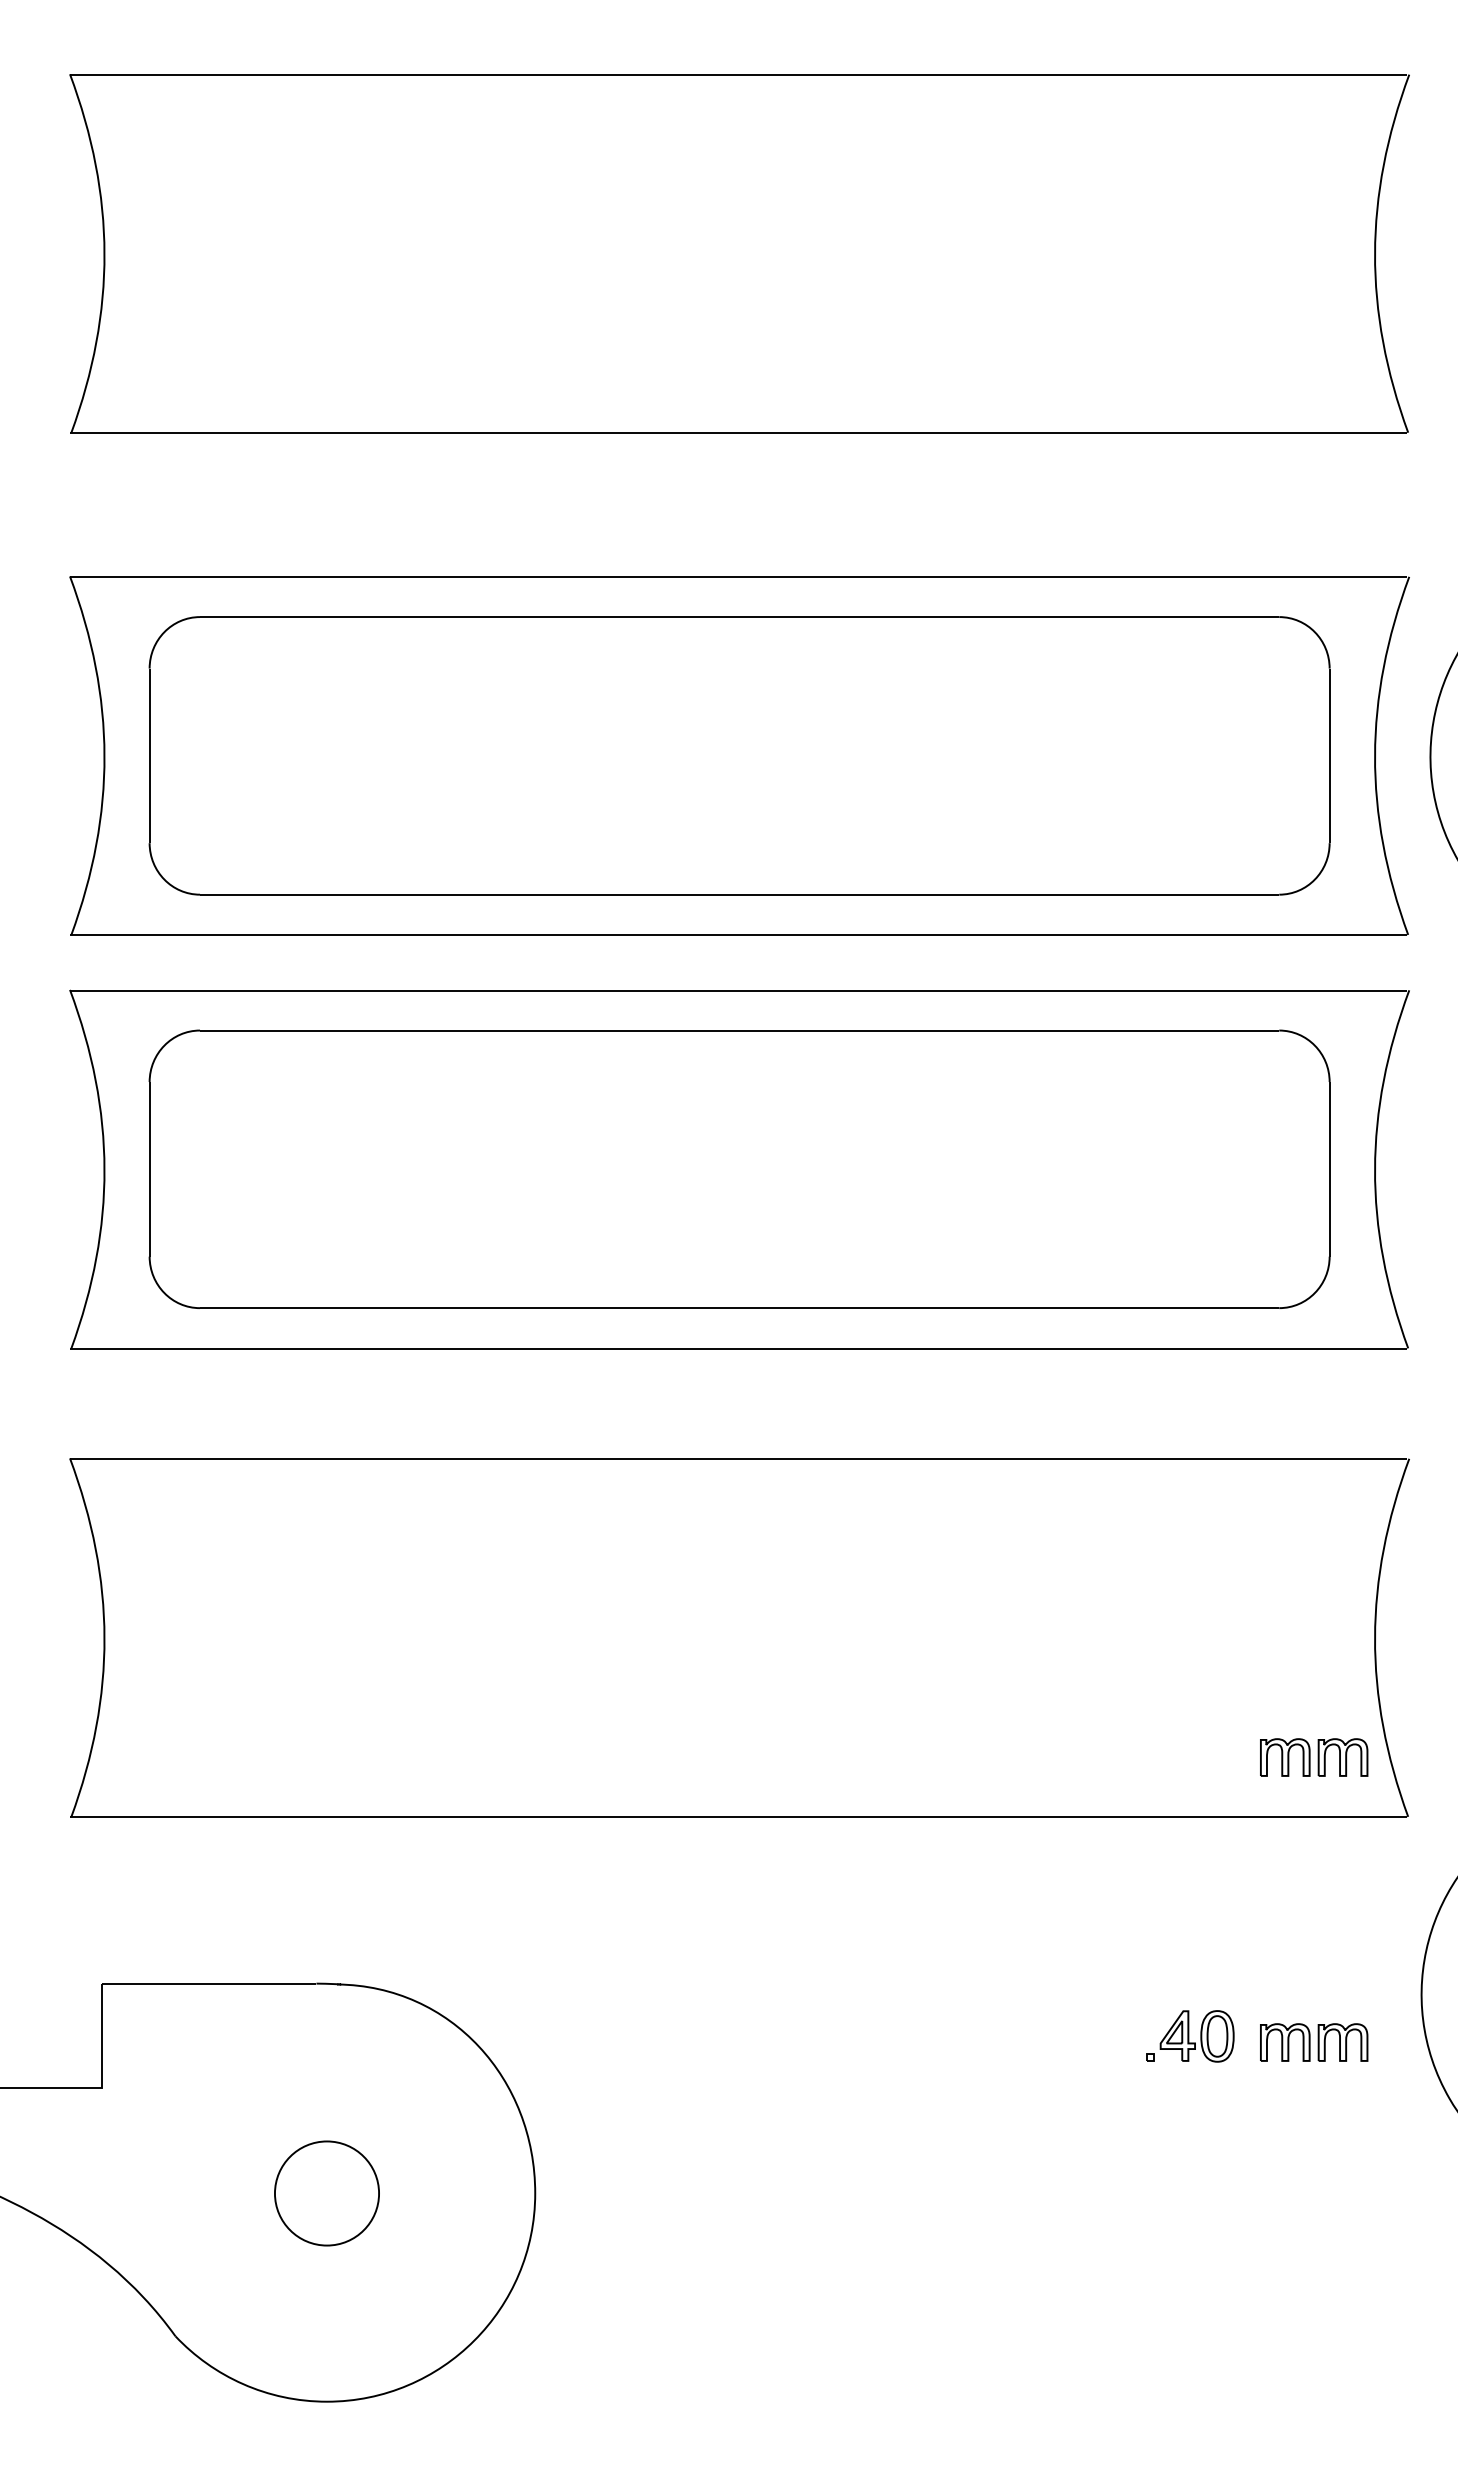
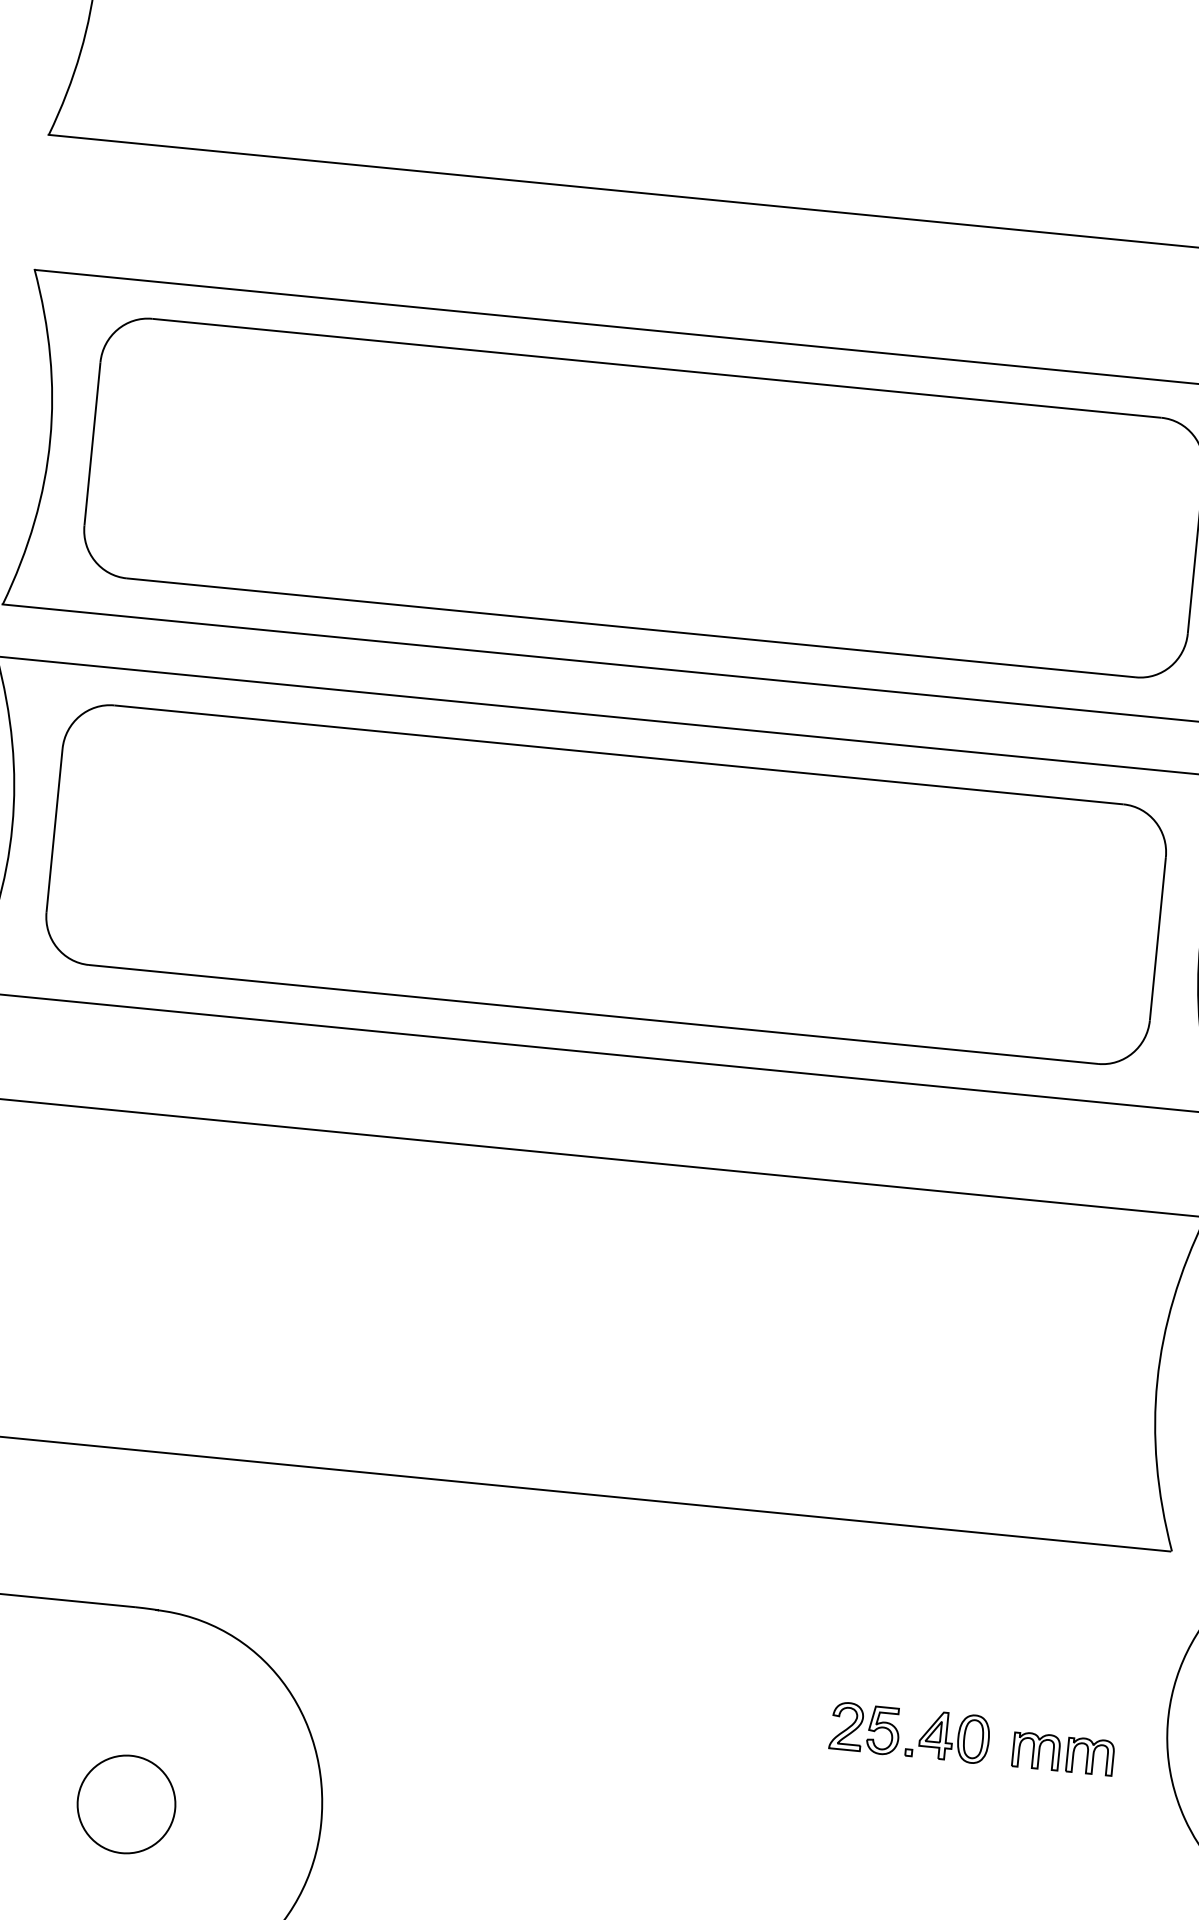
part: (1314, 1757) -> (1089, 1487), removed
part: (1101, 2036) -> (865, 1728), added

